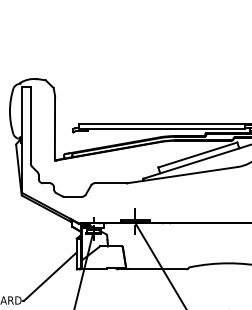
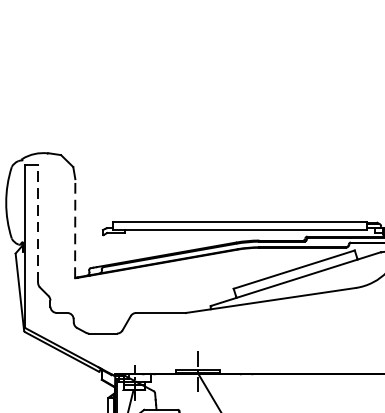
line: (30, 124) -> (37, 222), solid -> dashed
line: (54, 127) -> (74, 227), solid -> dashed

